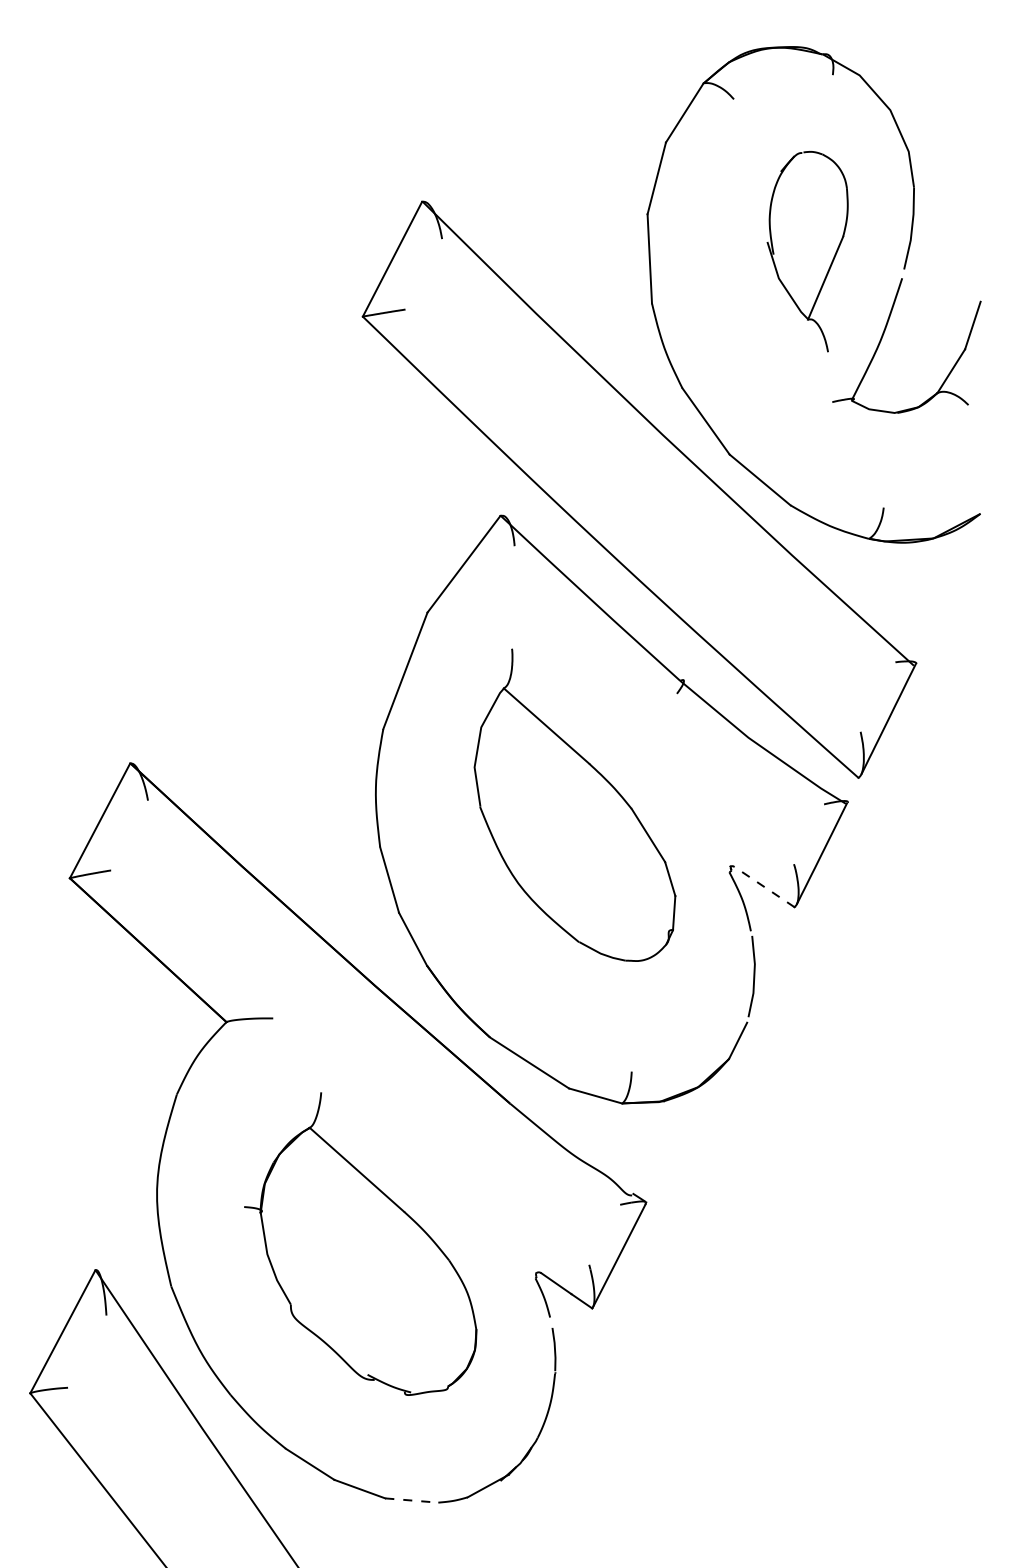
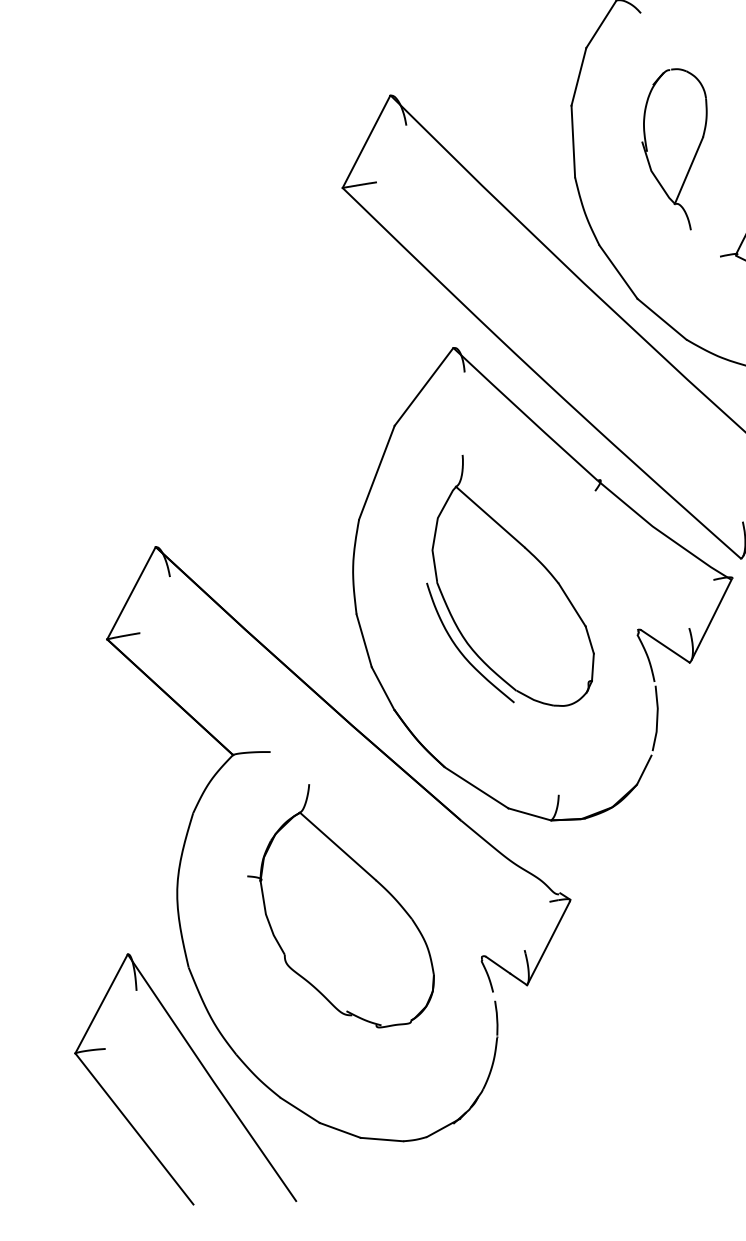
part: (807, 251) -> (674, 149), moved
line: (764, 886) -> (665, 646), dashed -> solid
curve: (510, 893) -> (461, 651), added
part: (360, 1243) -> (340, 905), moved
line: (411, 1500) -> (381, 1139), dashed -> solid

